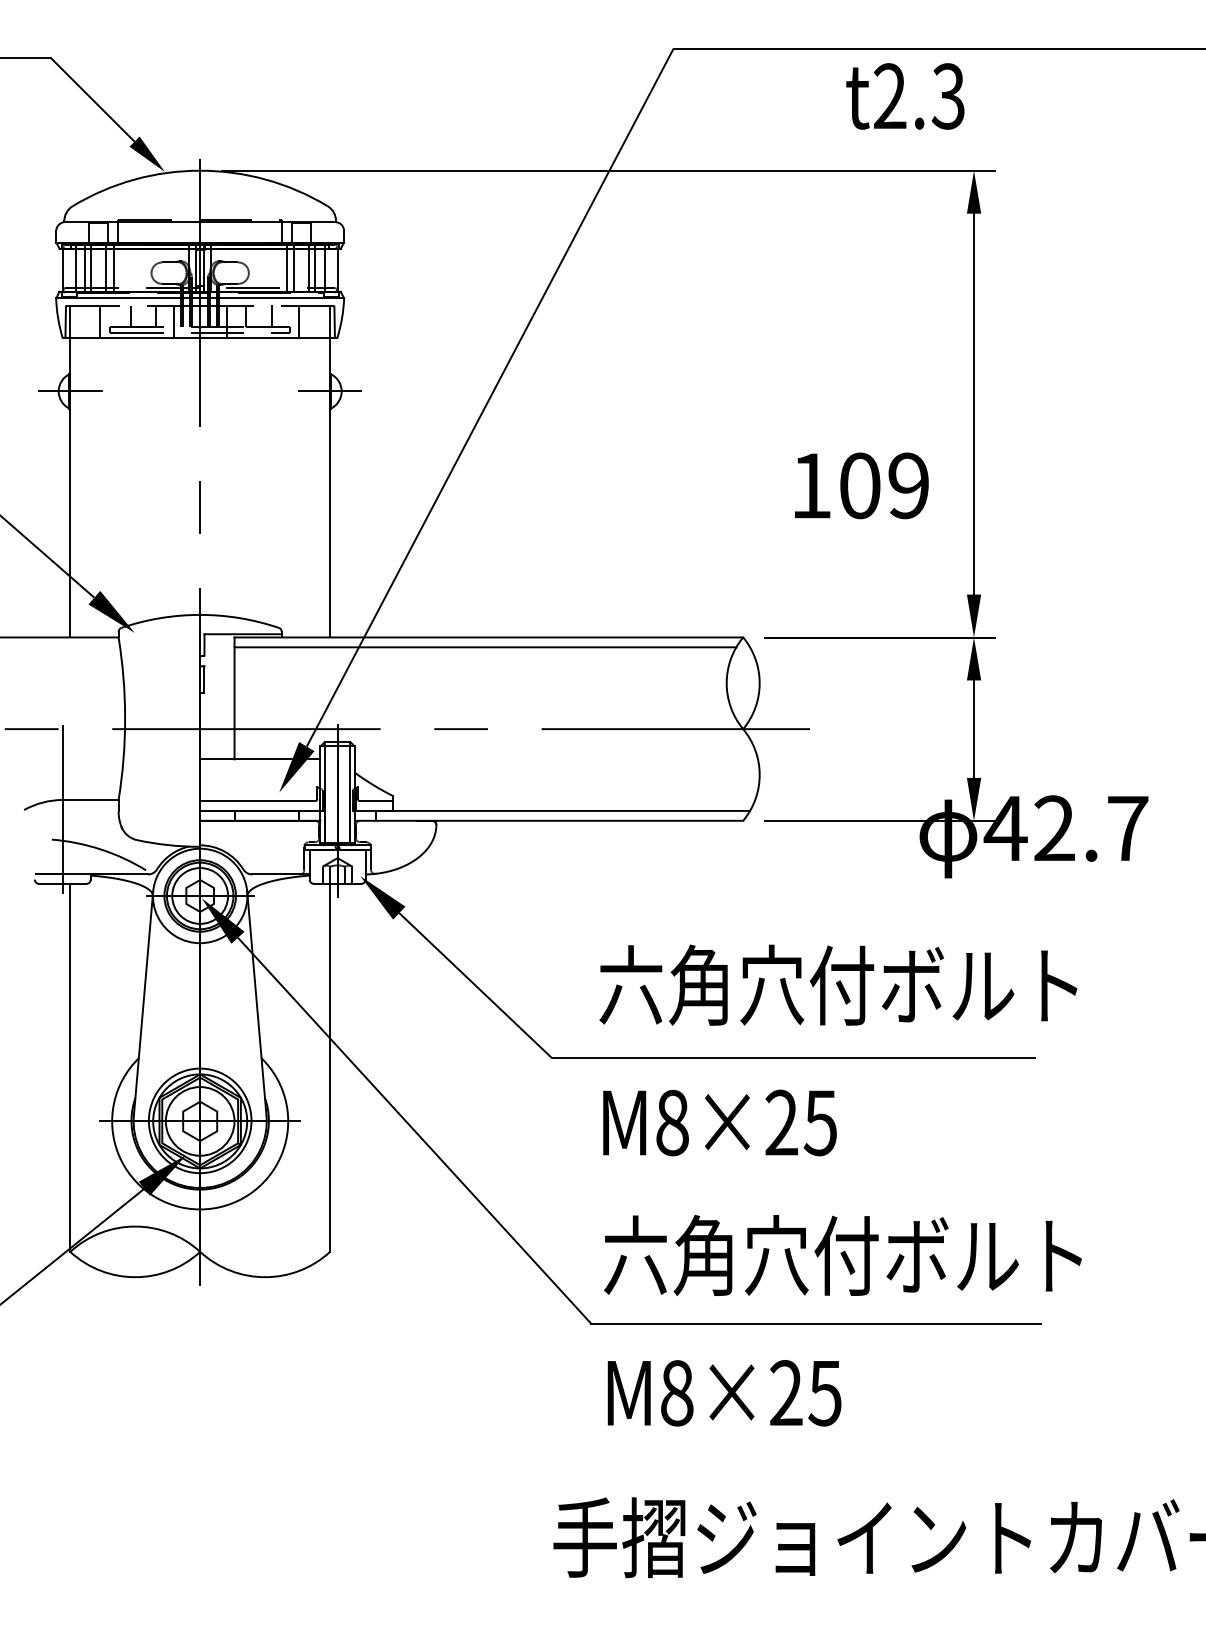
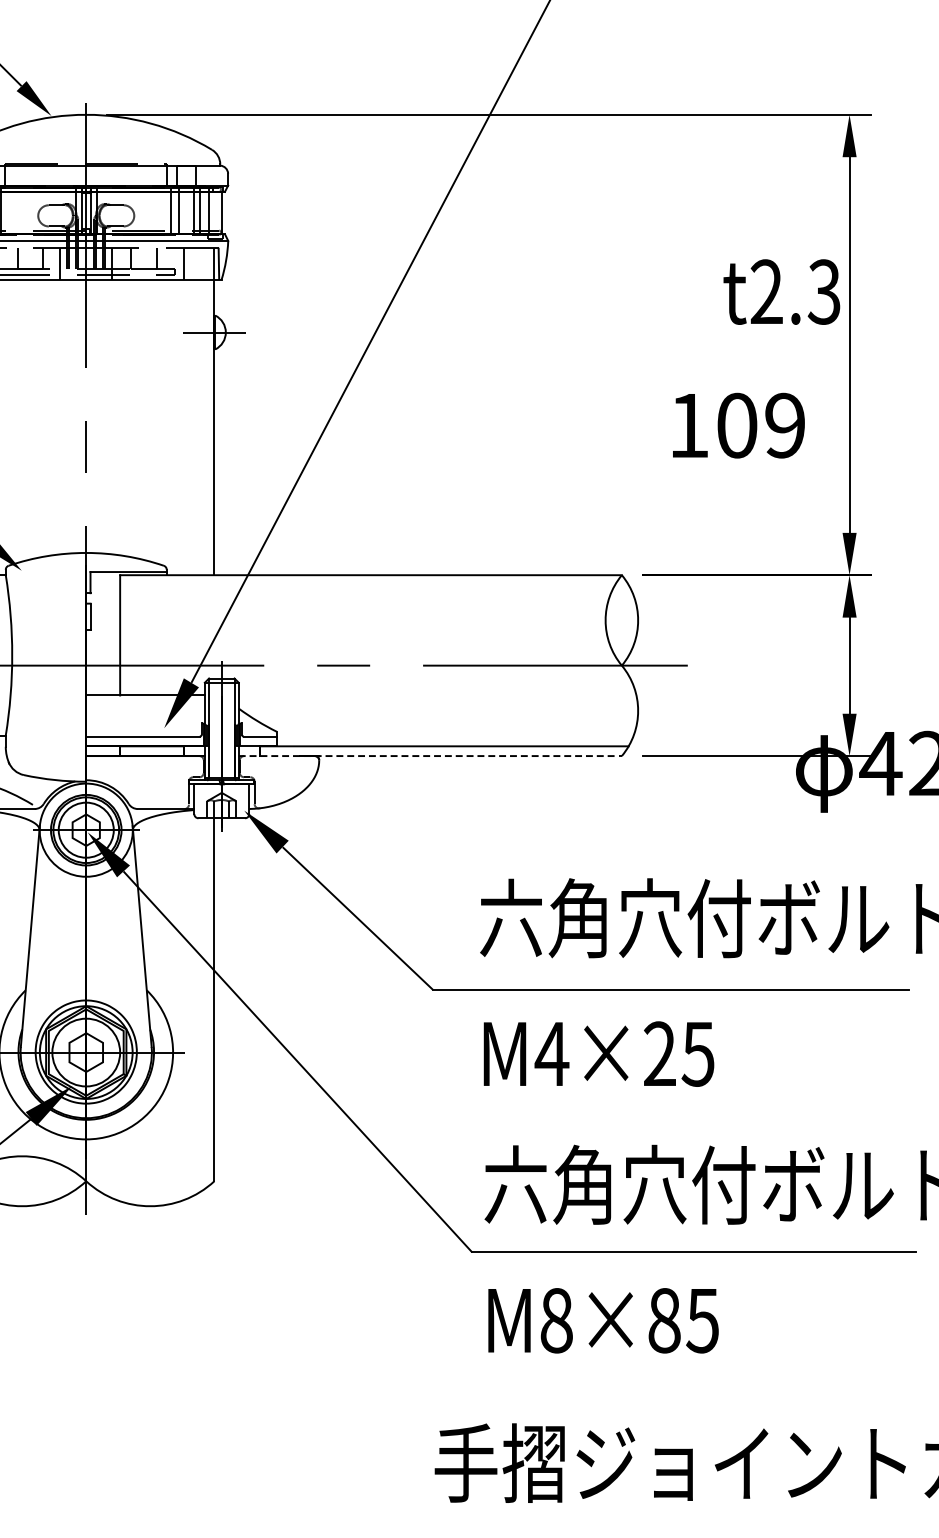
text: (905, 96) -> (781, 292), moved
line: (485, 647) -> (367, 585), removed
line: (549, 820) -> (430, 755), solid -> dashed
text: (671, 1122) -> (551, 1053), M8×25 -> M4×25
text: (786, 1393) -> (664, 1320), M8×25 -> M8×85

